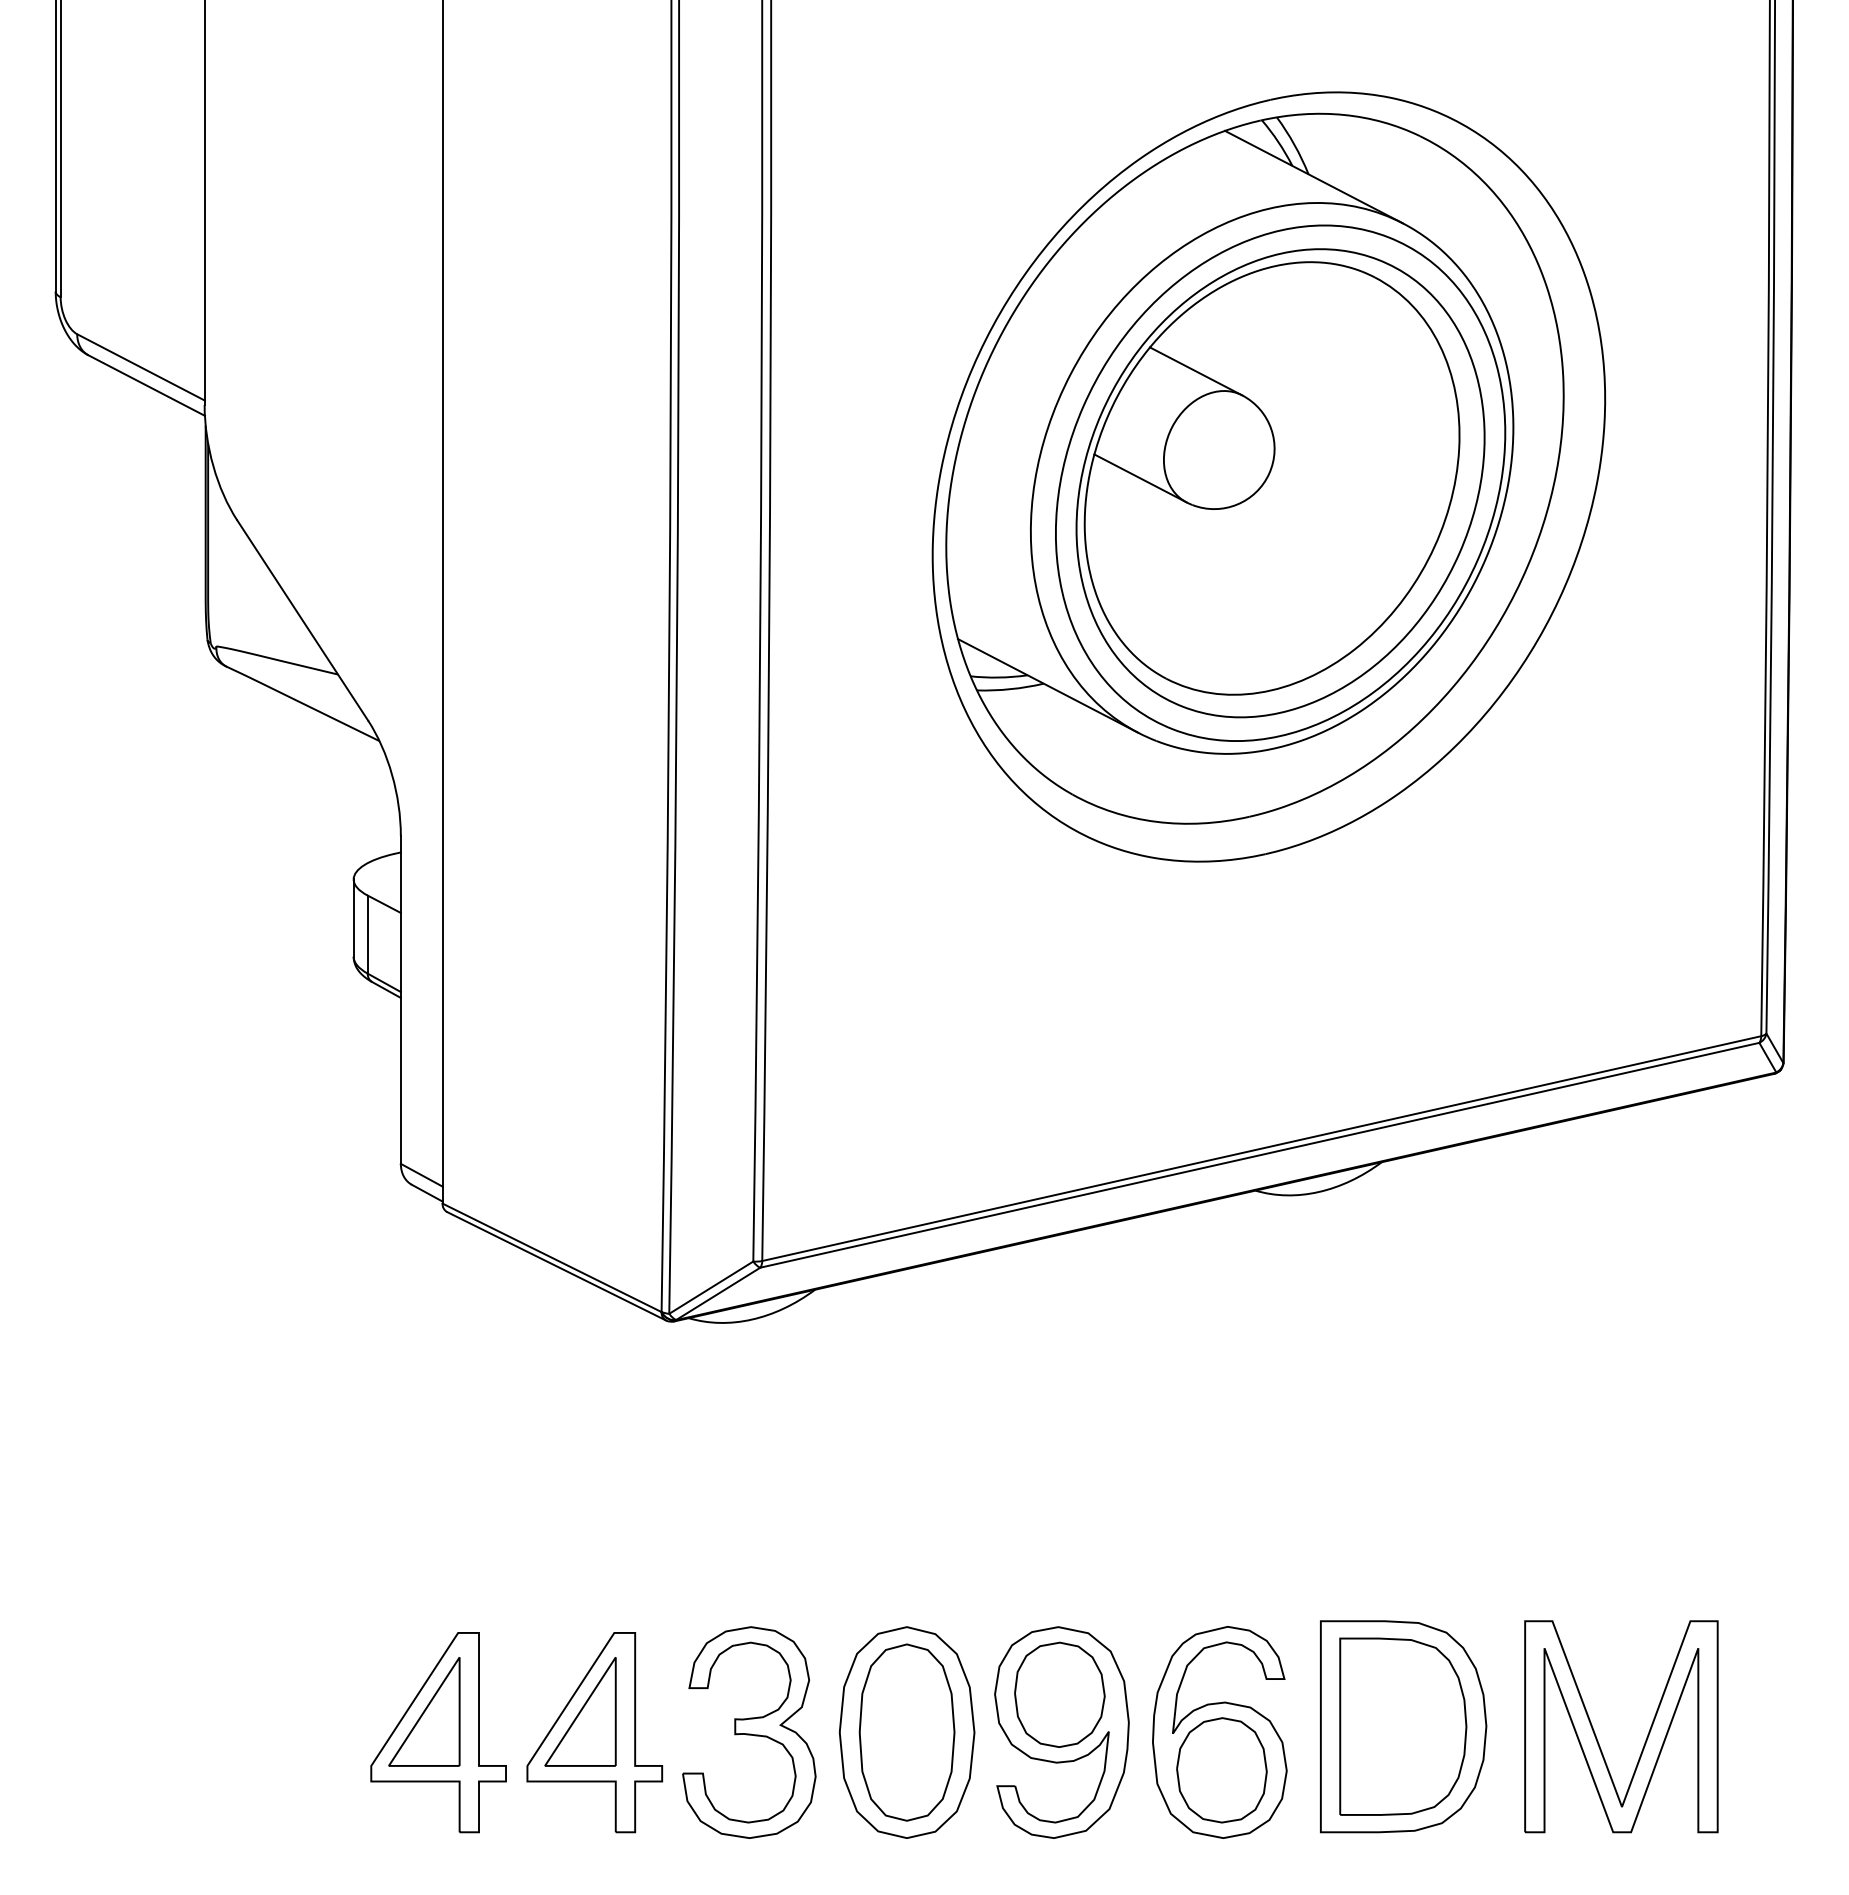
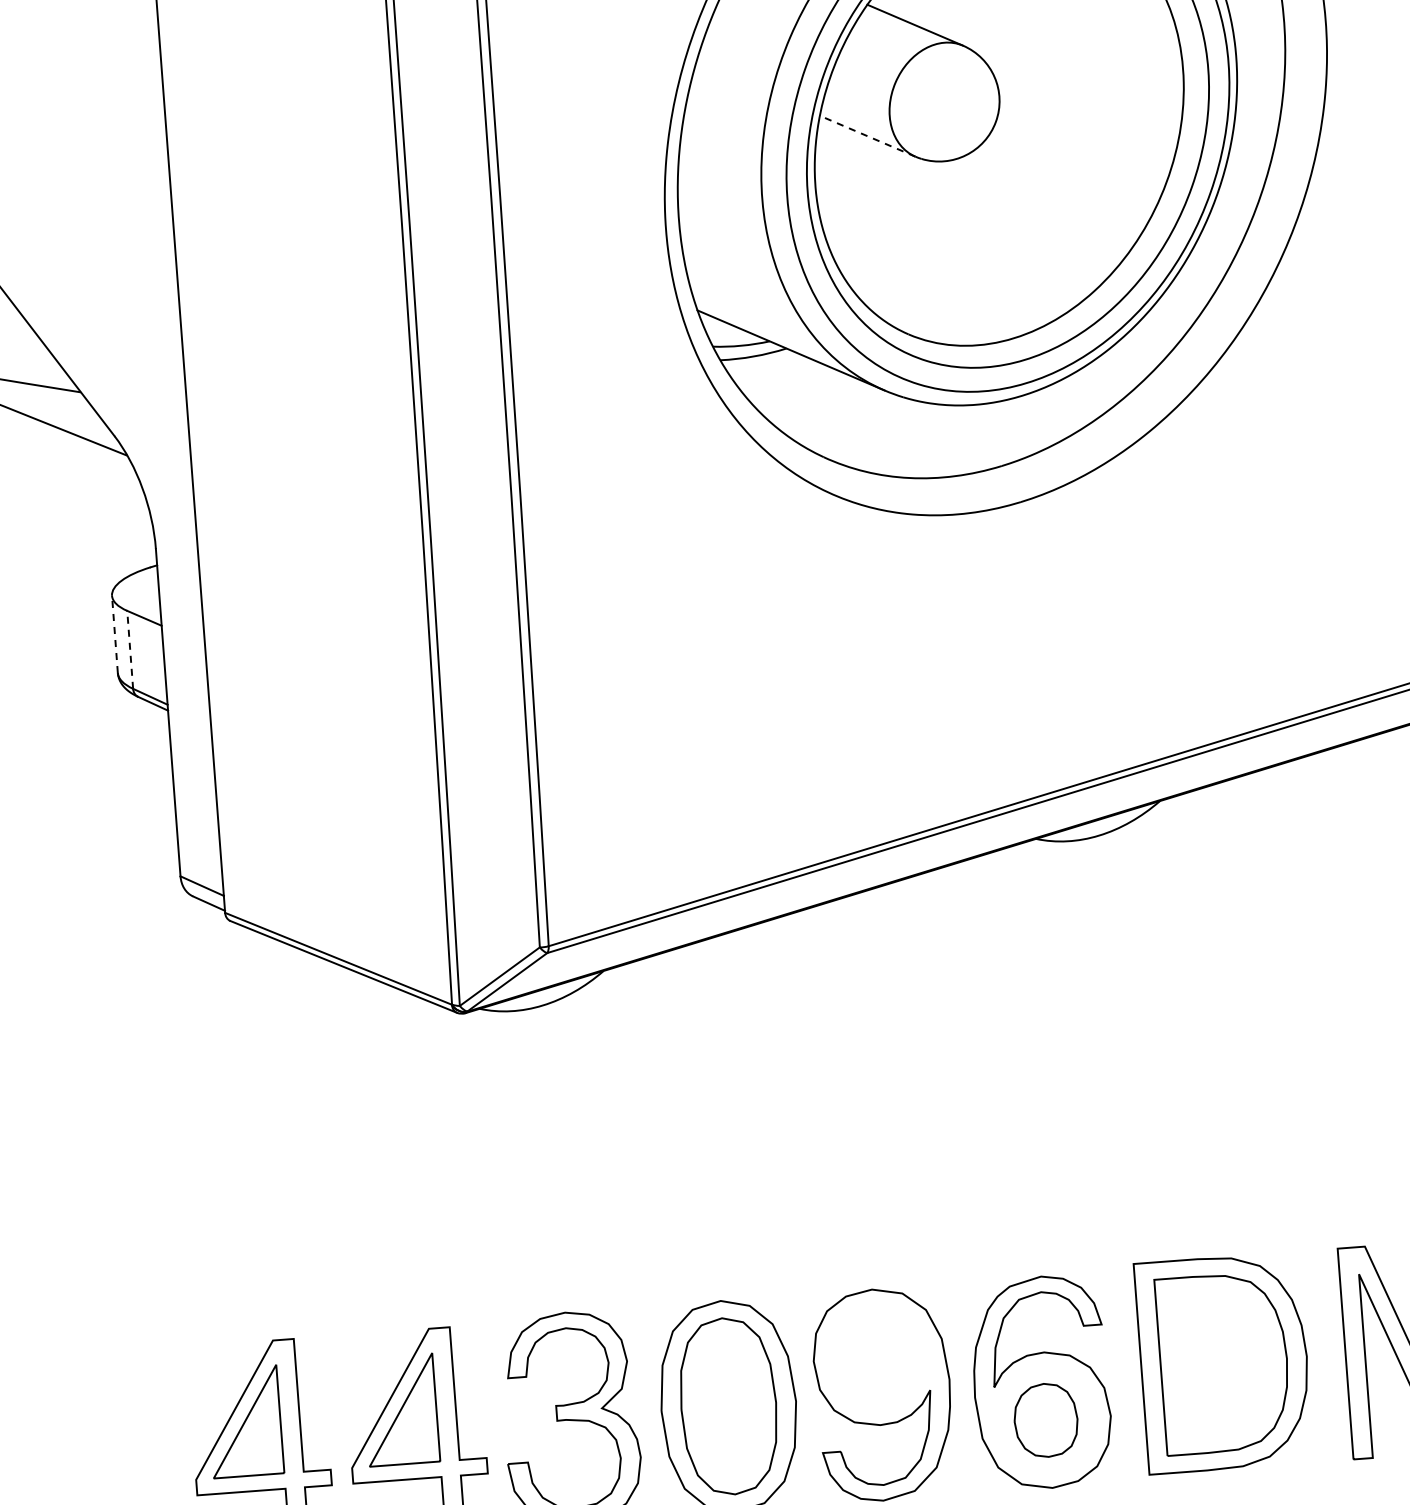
line: (1140, 478) -> (867, 136), solid -> dashed
line: (353, 918) -> (114, 634), solid -> dashed
line: (367, 934) -> (129, 649), solid -> dashed
part: (1059, 1694) -> (878, 1356), removed
part: (1221, 1770) -> (1045, 1420), size x0.7

